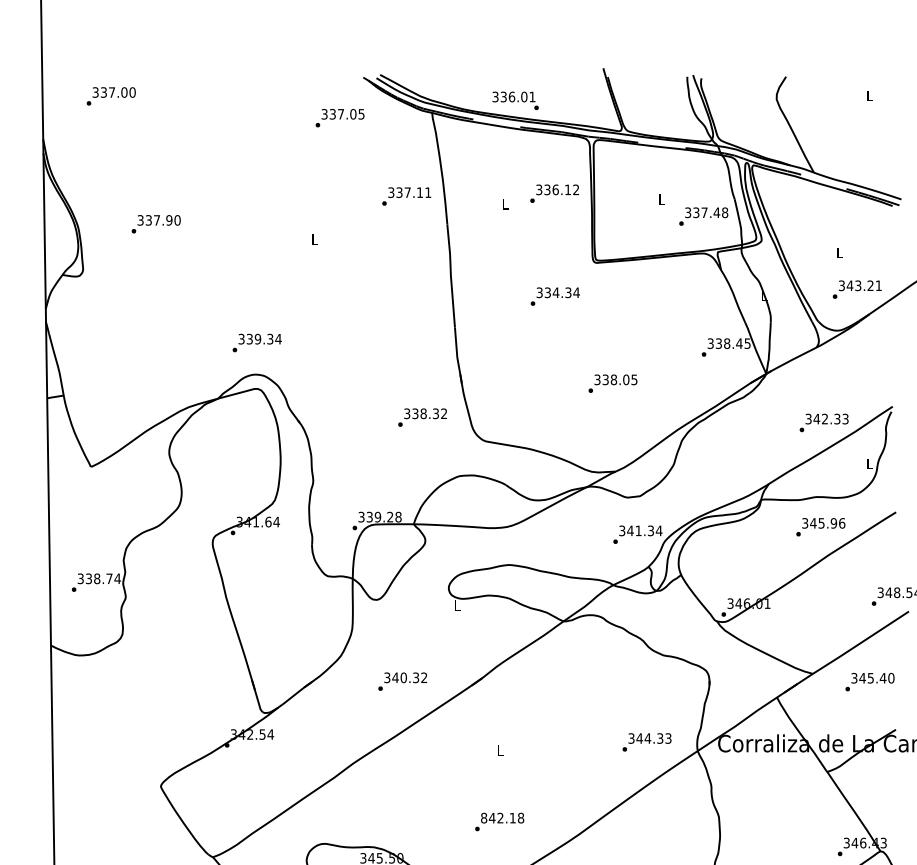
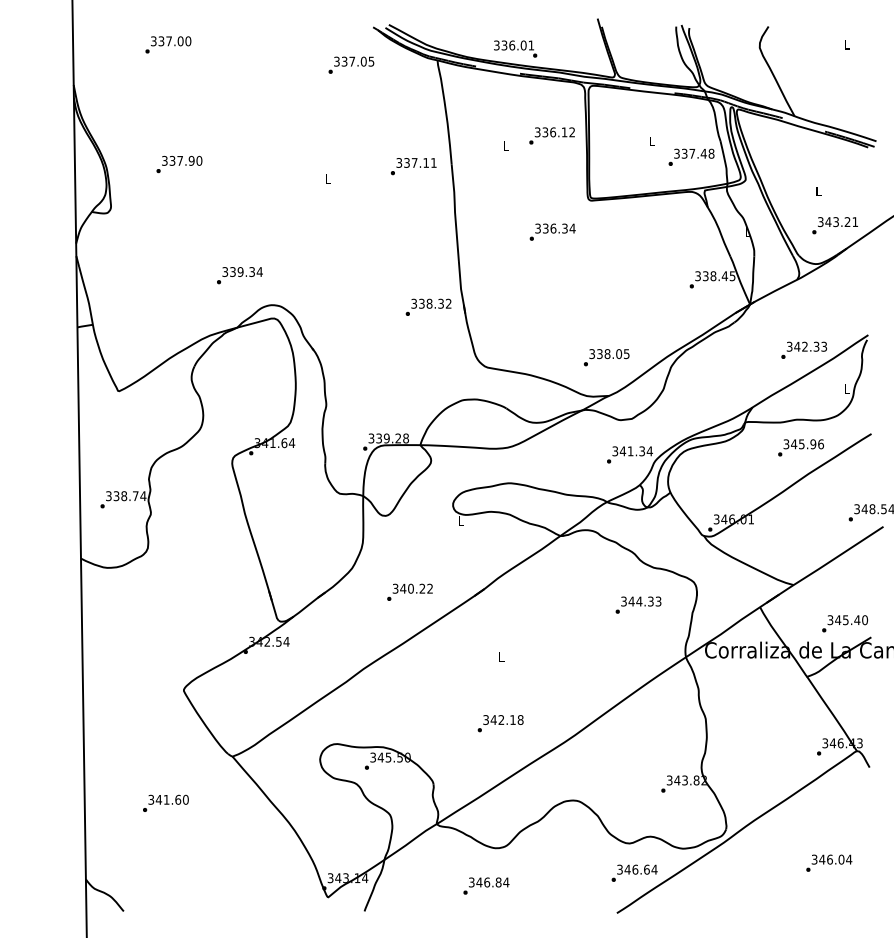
text: (111, 95) -> (168, 44), moved
text: (406, 196) -> (413, 166), moved
text: (556, 292) -> (553, 228), 334.34 -> 336.34
text: (256, 342) -> (239, 275), moved
text: (612, 383) -> (606, 357), moved
text: (422, 416) -> (428, 306), moved
text: (416, 677) -> (422, 588), 340.32 -> 340.22
text: (869, 681) -> (844, 623), moved
text: (647, 741) -> (638, 604), moved
text: (484, 817) -> (486, 719), 842.18 -> 342.18

